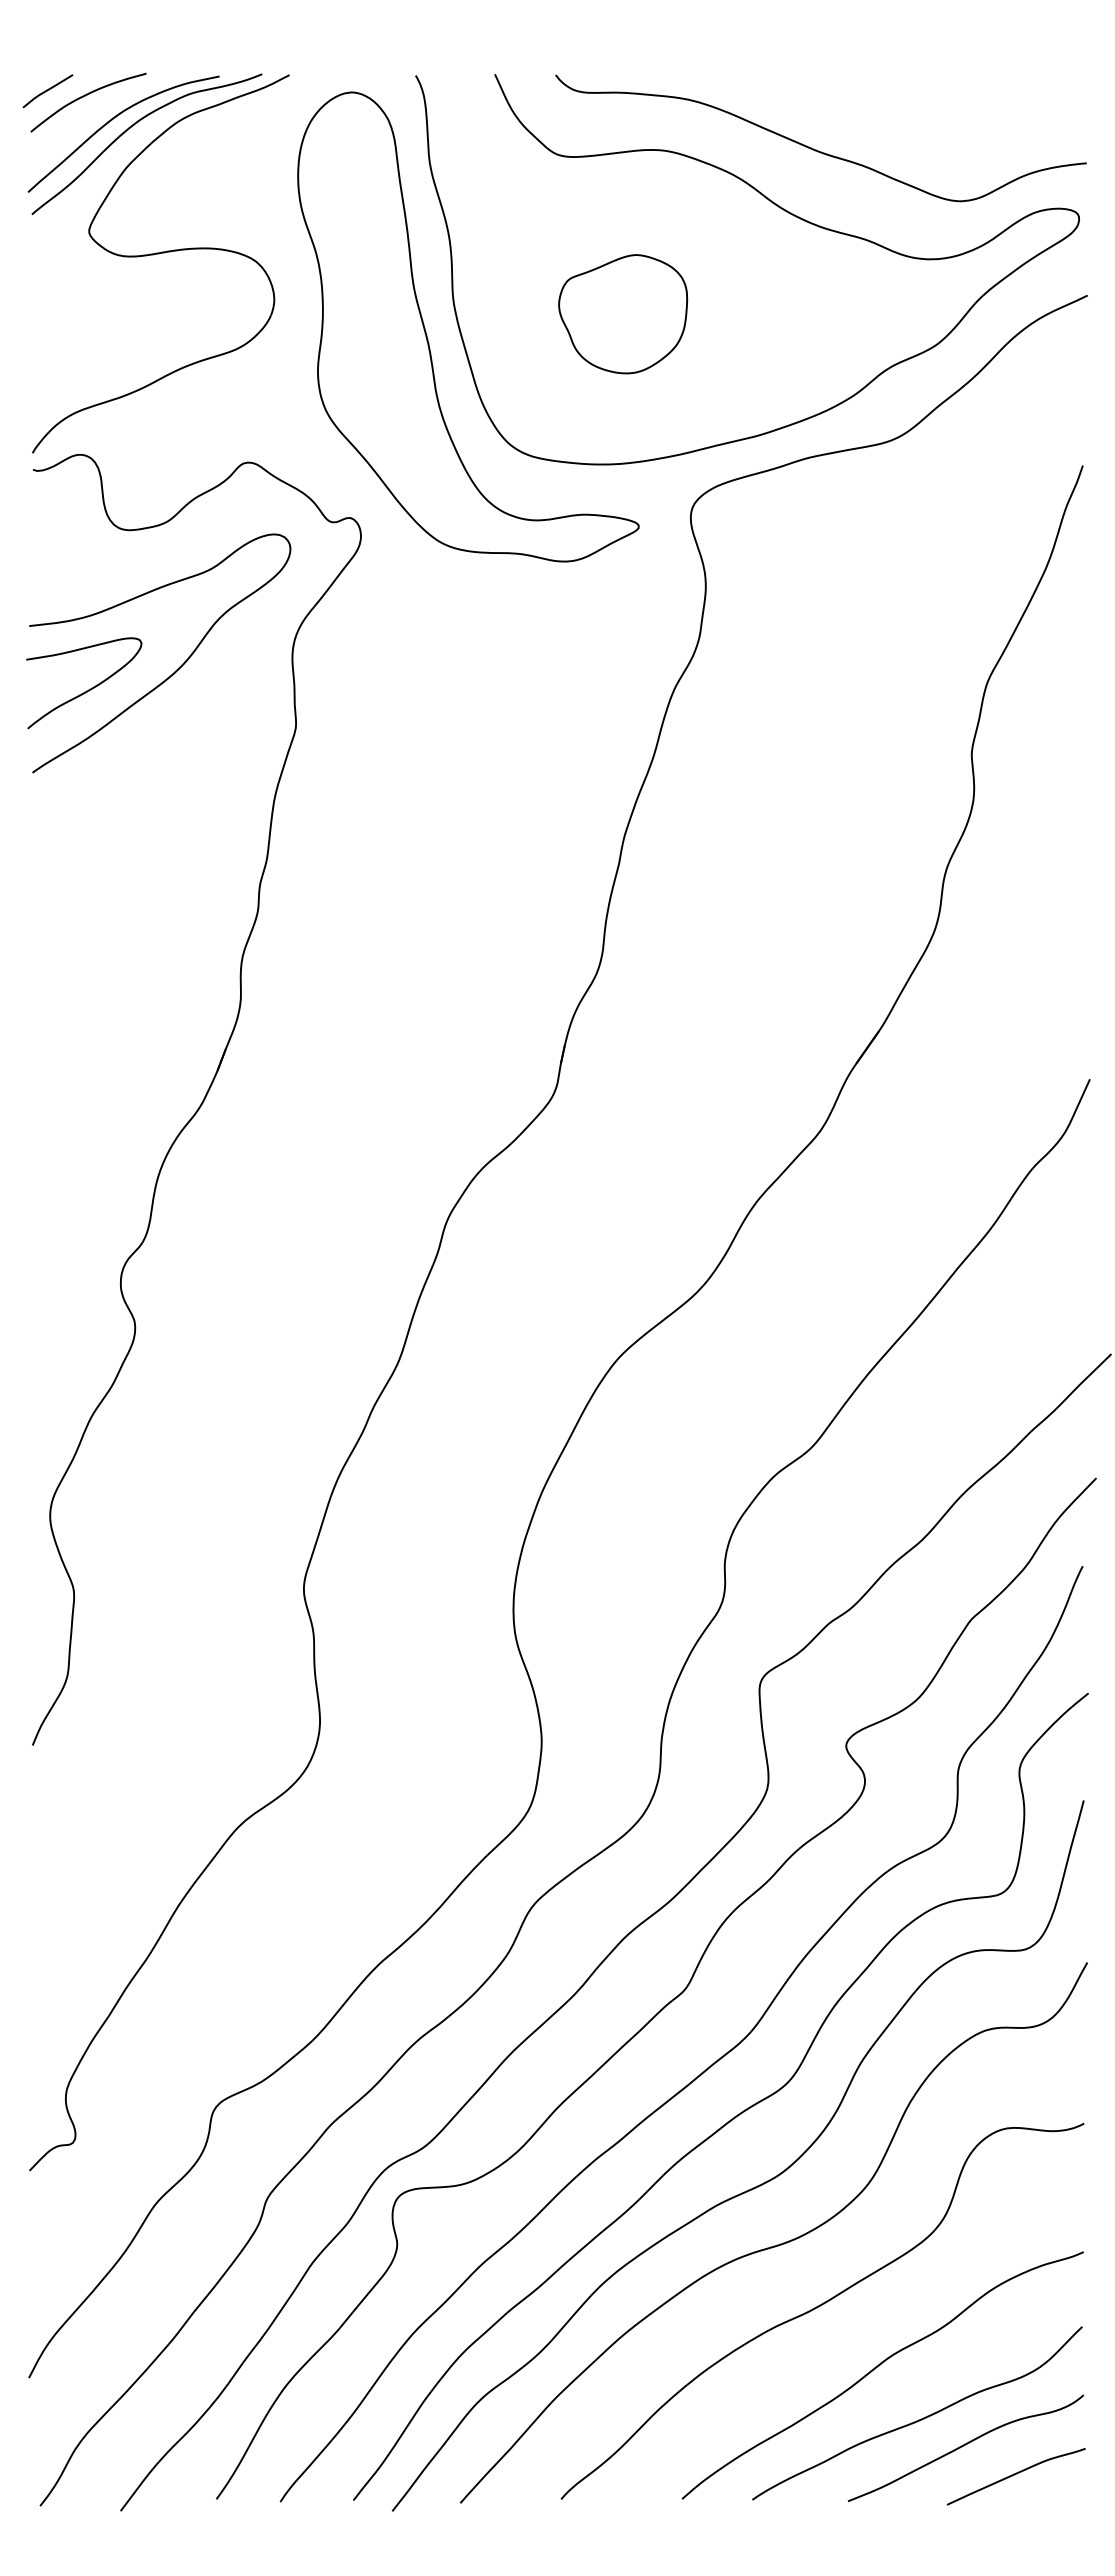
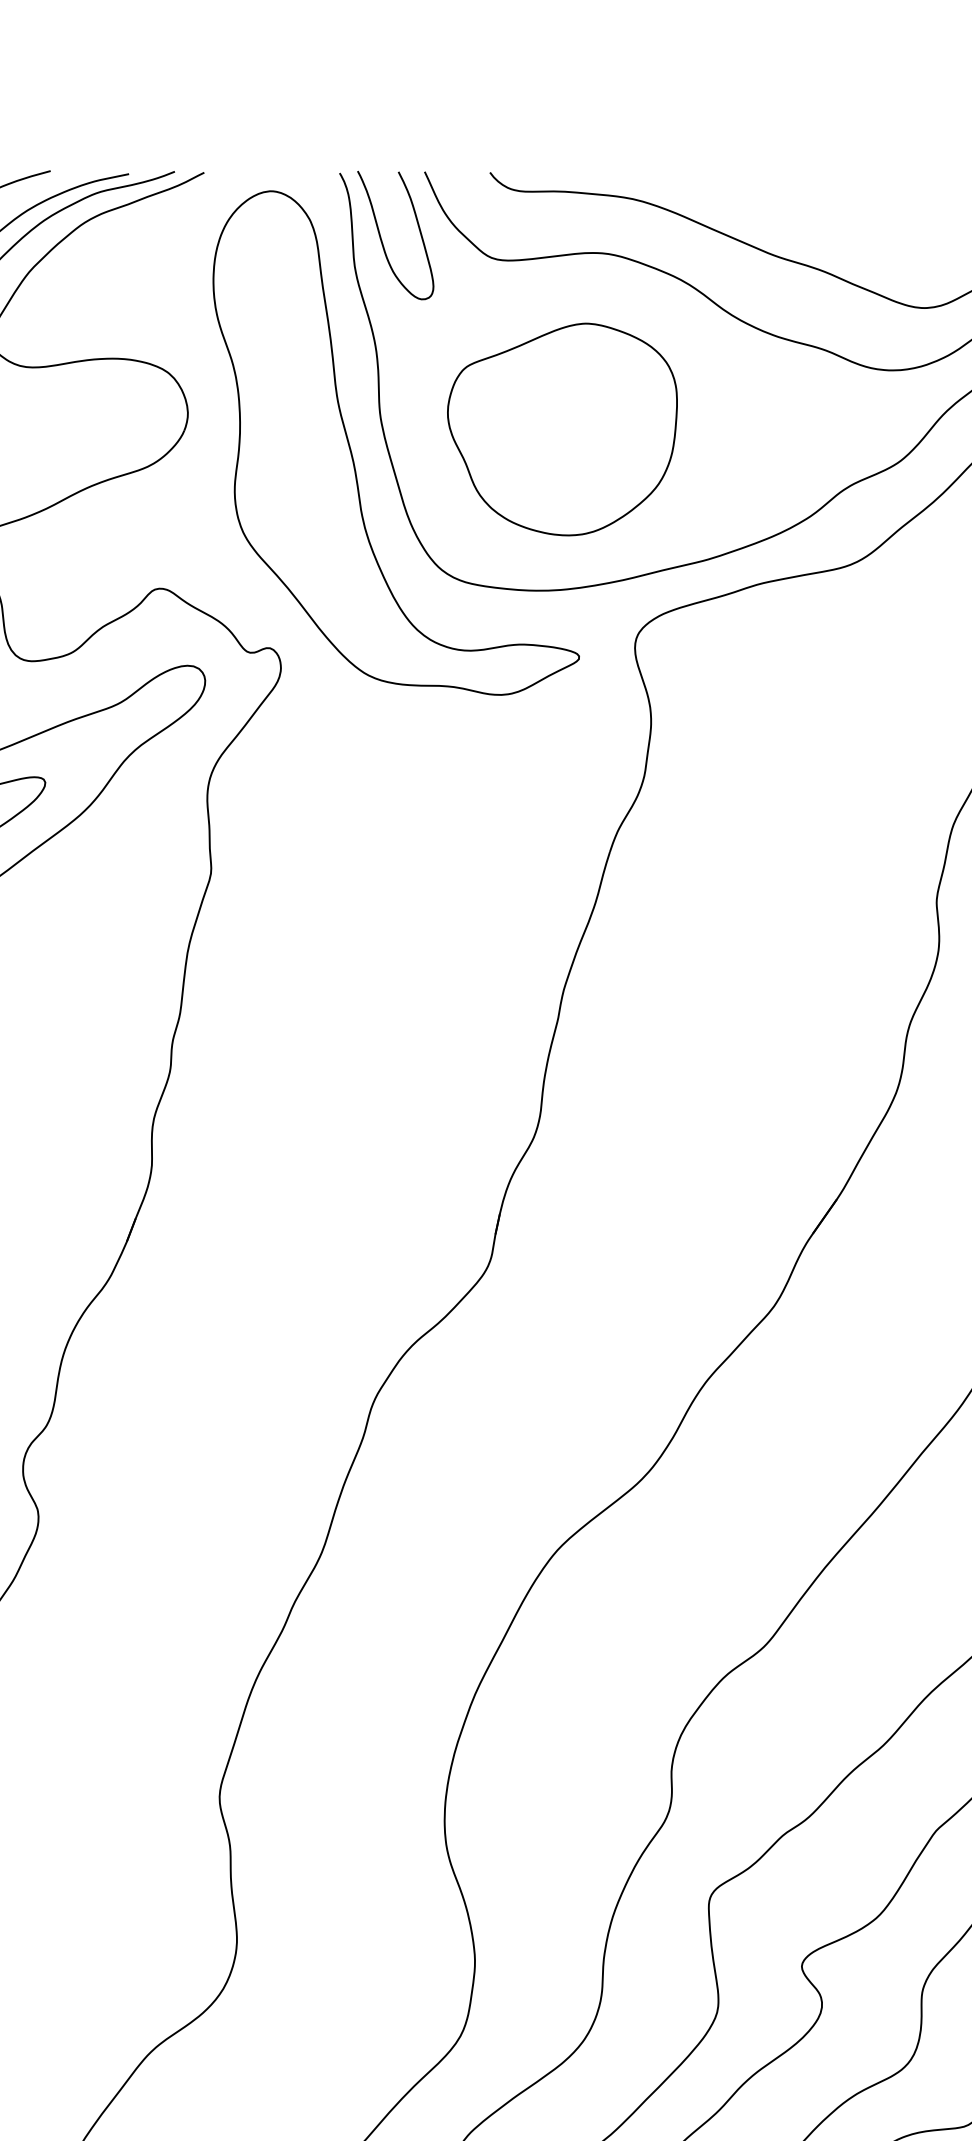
curve: (455, 137) -> (382, 239), added
part: (622, 313) -> (561, 428), size x1.67

